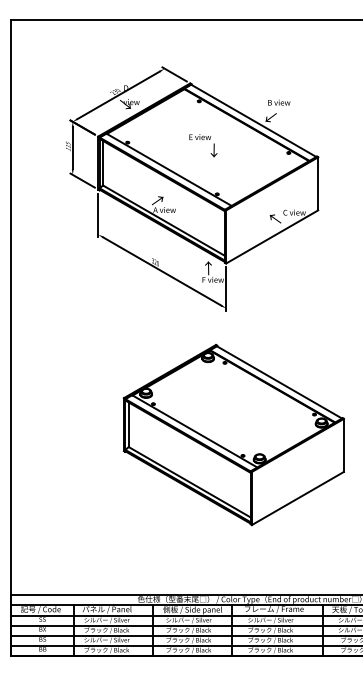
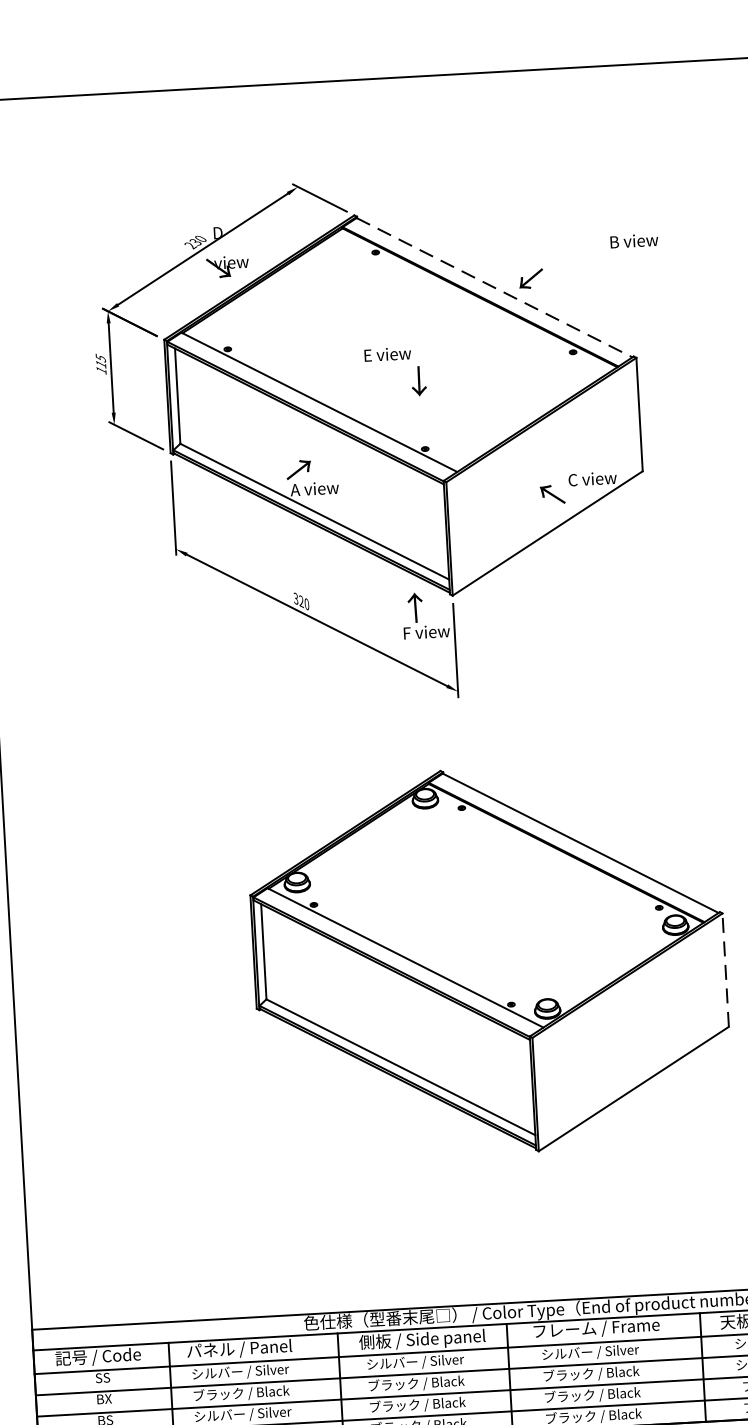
text: (279, 102) -> (634, 240), moved
line: (254, 121) -> (496, 288), solid -> dashed
text: (203, 145) -> (395, 371), moved
line: (343, 445) -> (724, 970), solid -> dashed

